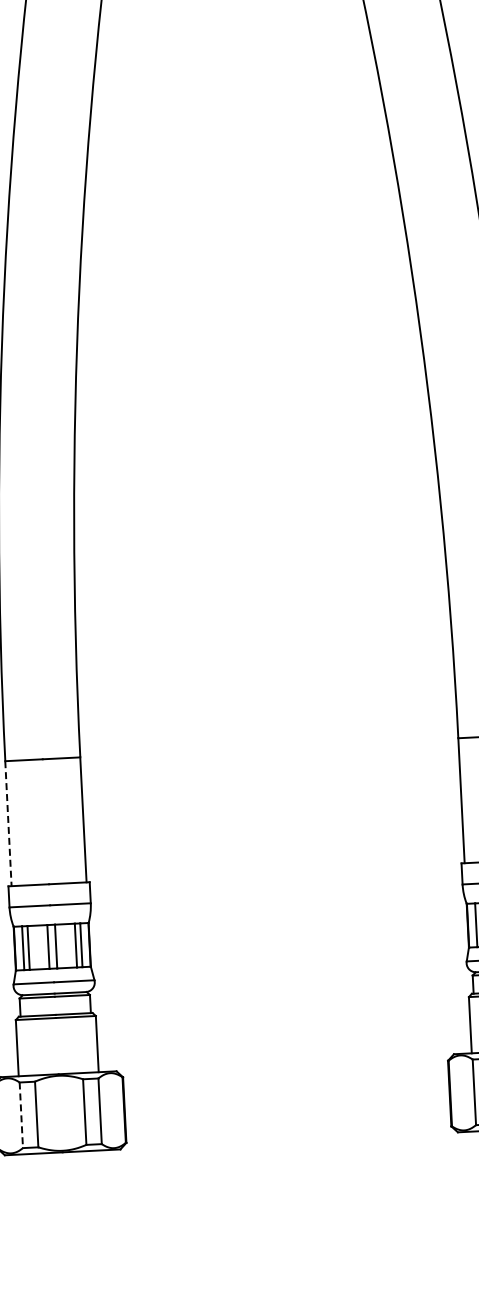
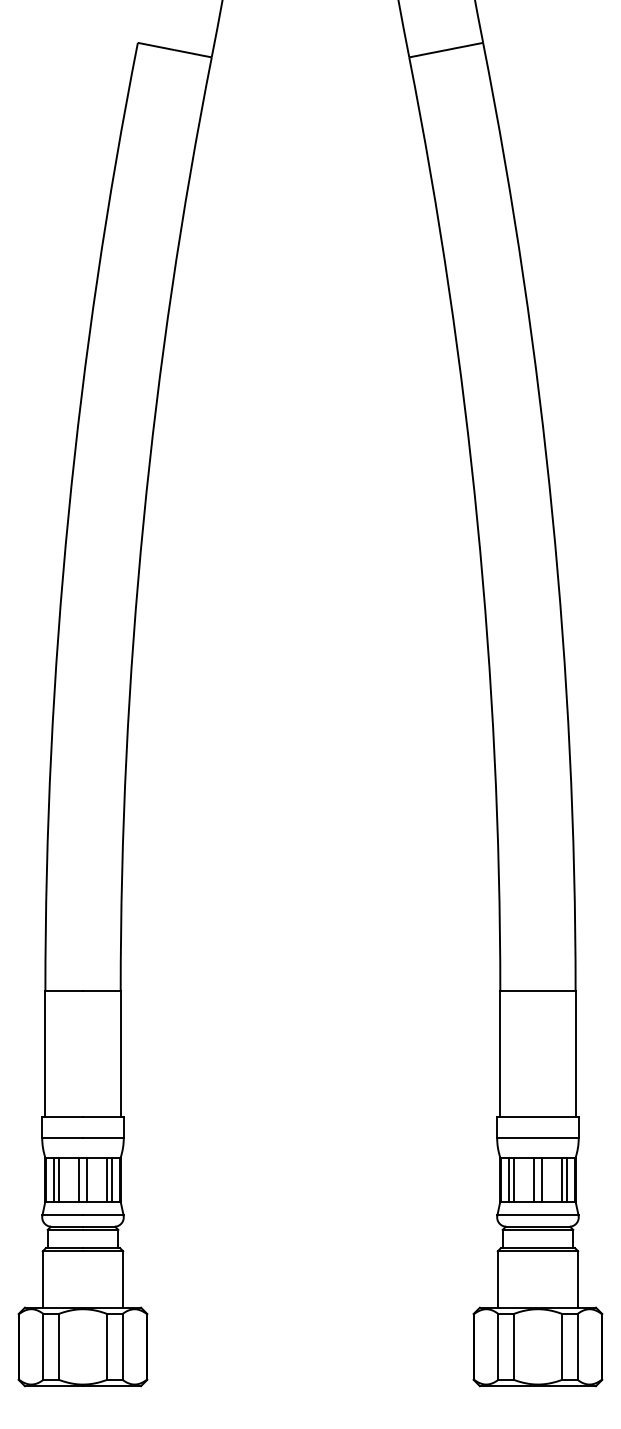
line: (8, 823) -> (45, 1054), dashed -> solid
line: (21, 1114) -> (43, 1346), dashed -> solid

